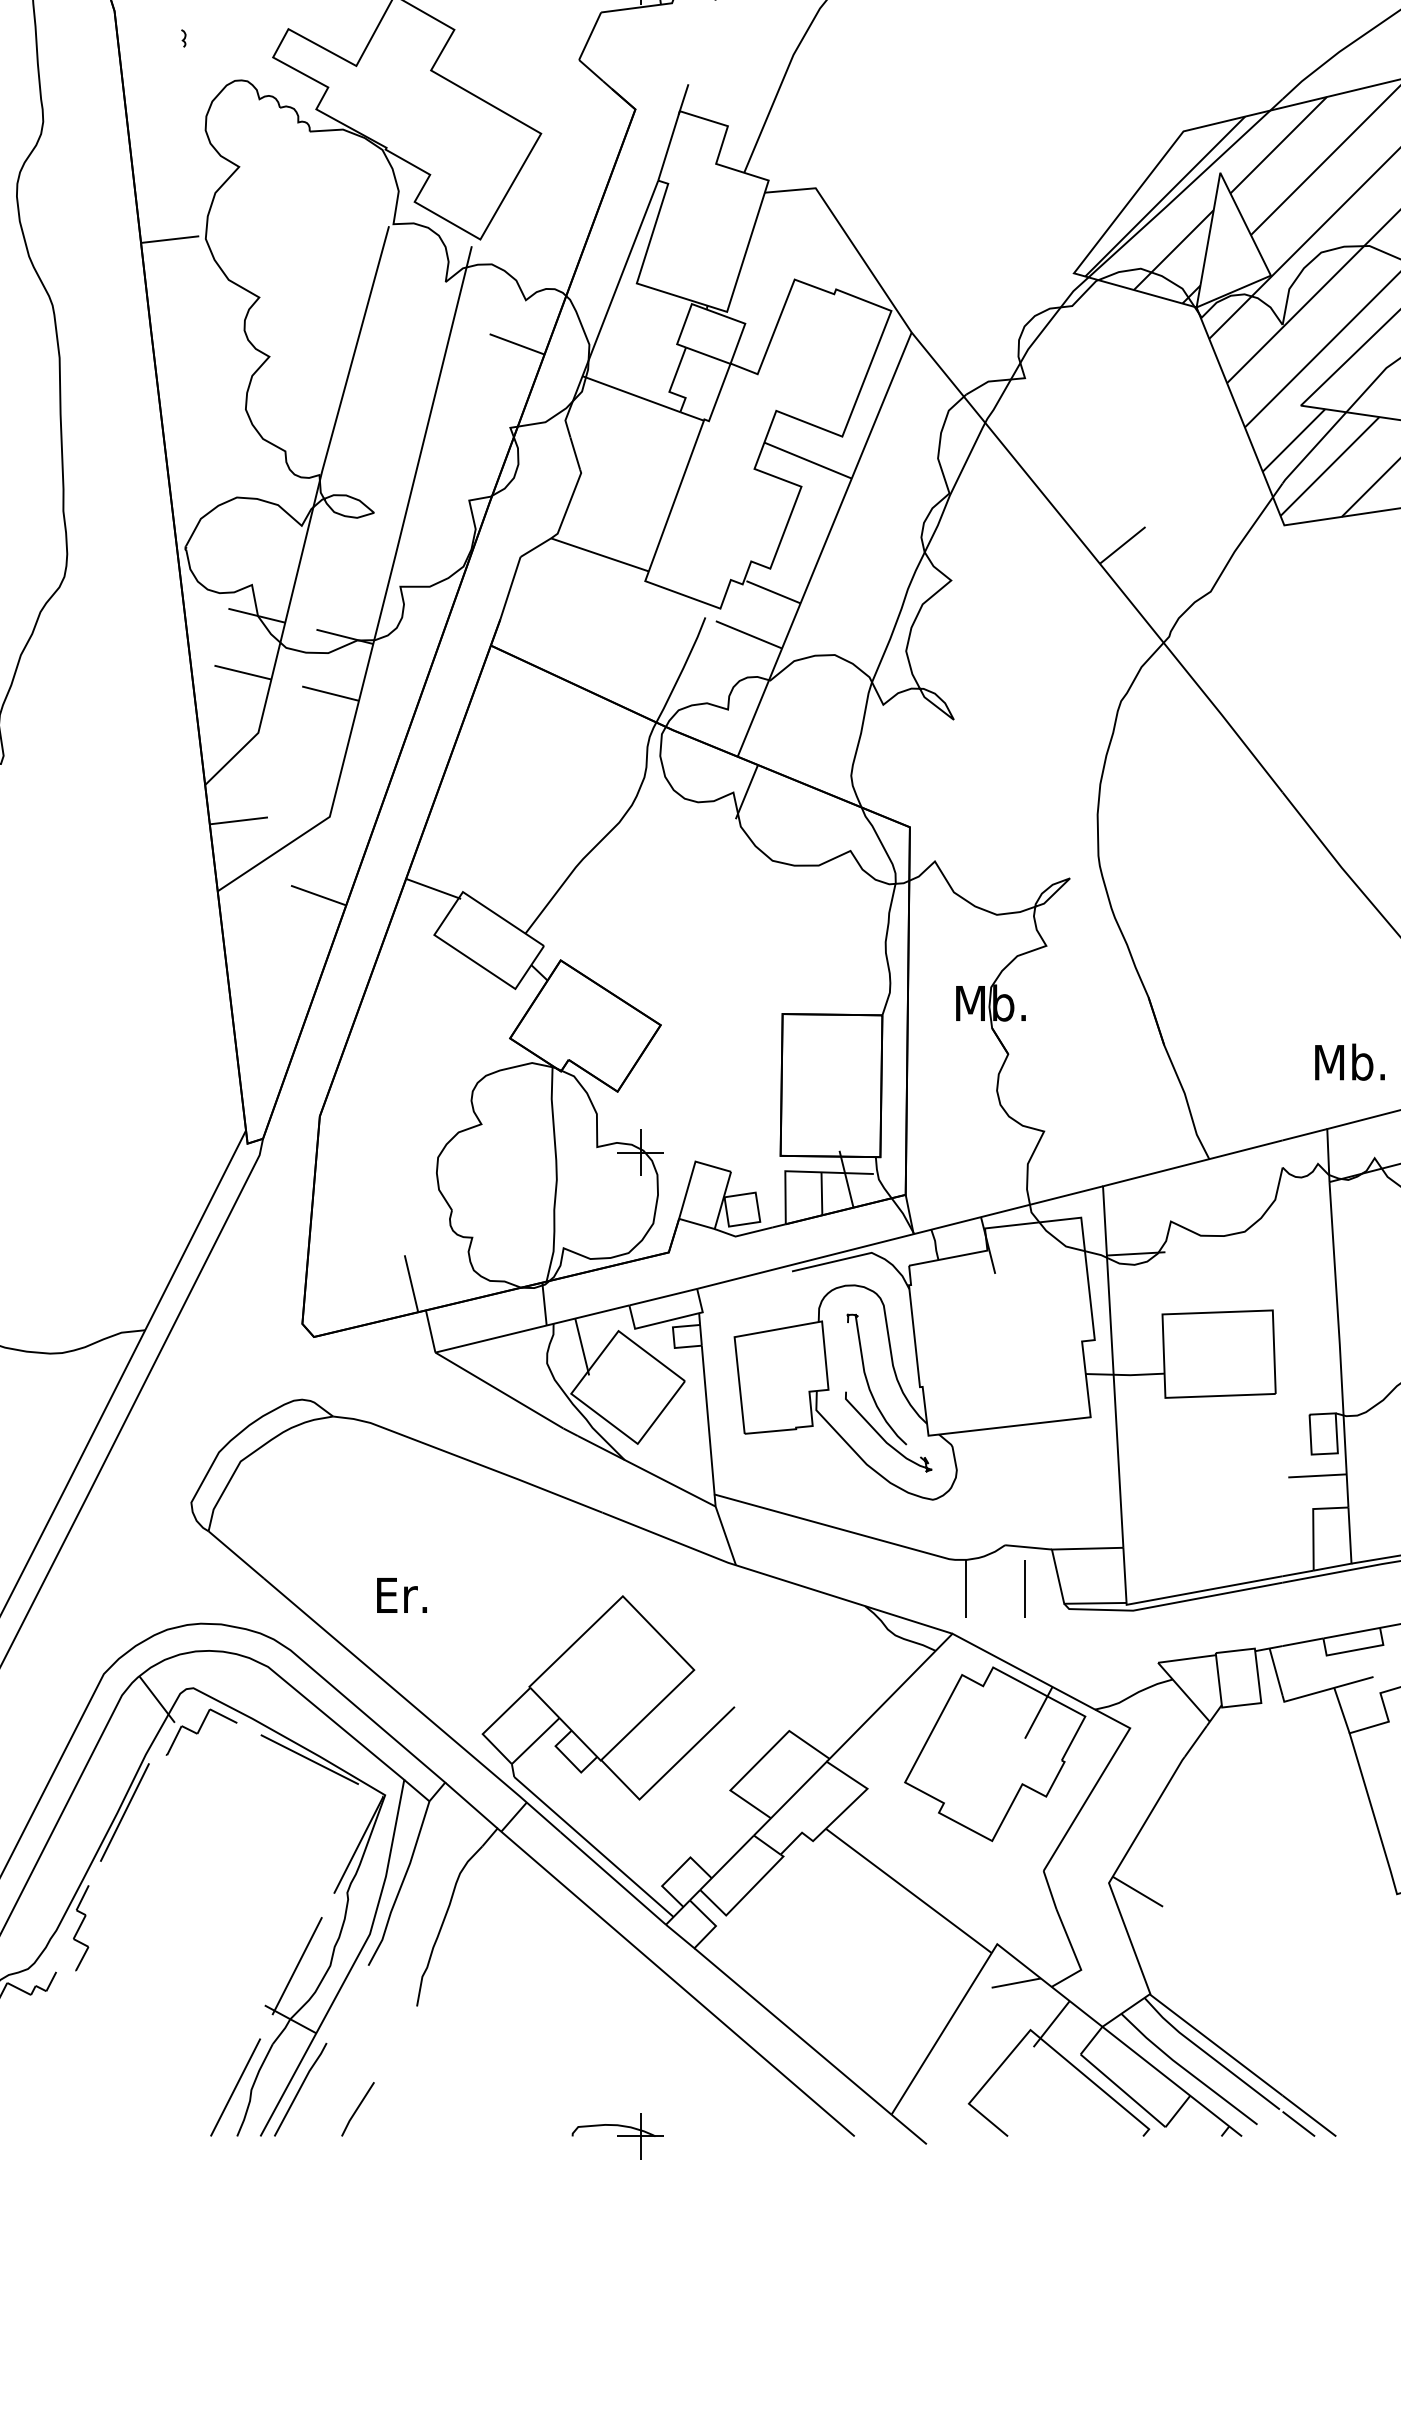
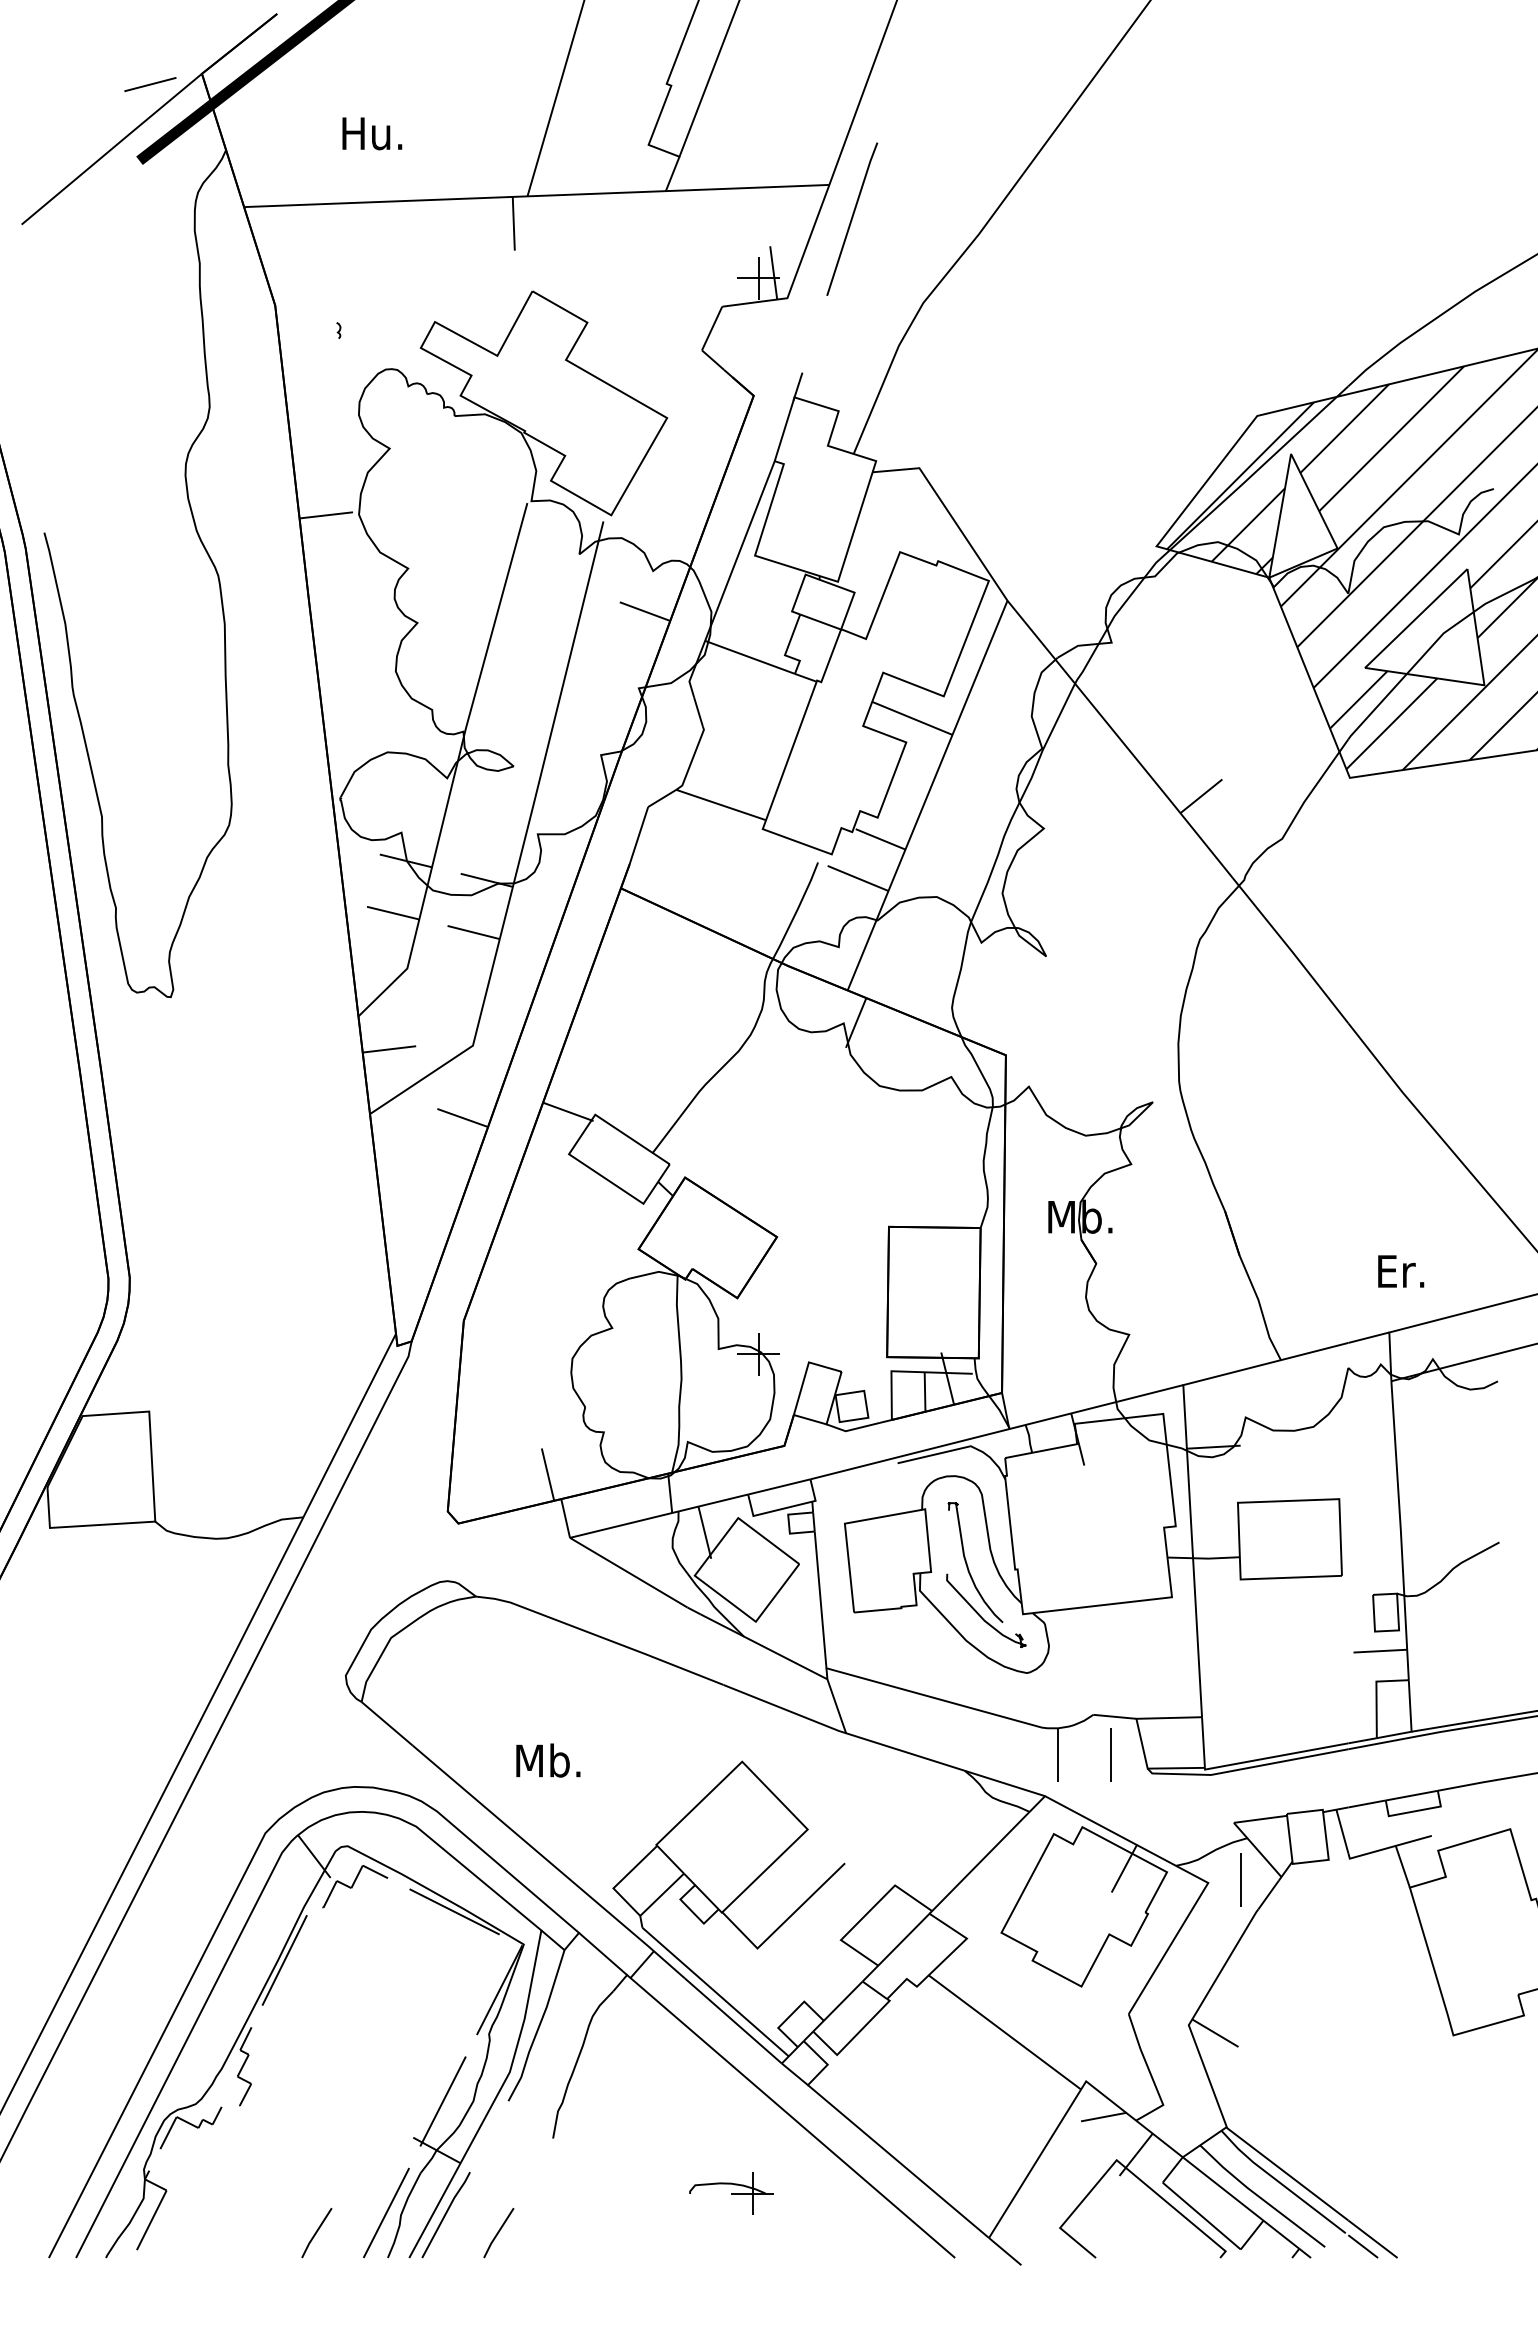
text: (1352, 1062) -> (1412, 1271), Mb. -> Er.
text: (414, 1594) -> (550, 1760), Er. -> Mb.
line: (1165, 1724) -> (1240, 1879), added
line: (159, 2109) -> (316, 2233), added
part: (617, 2135) -> (731, 2193), moved

